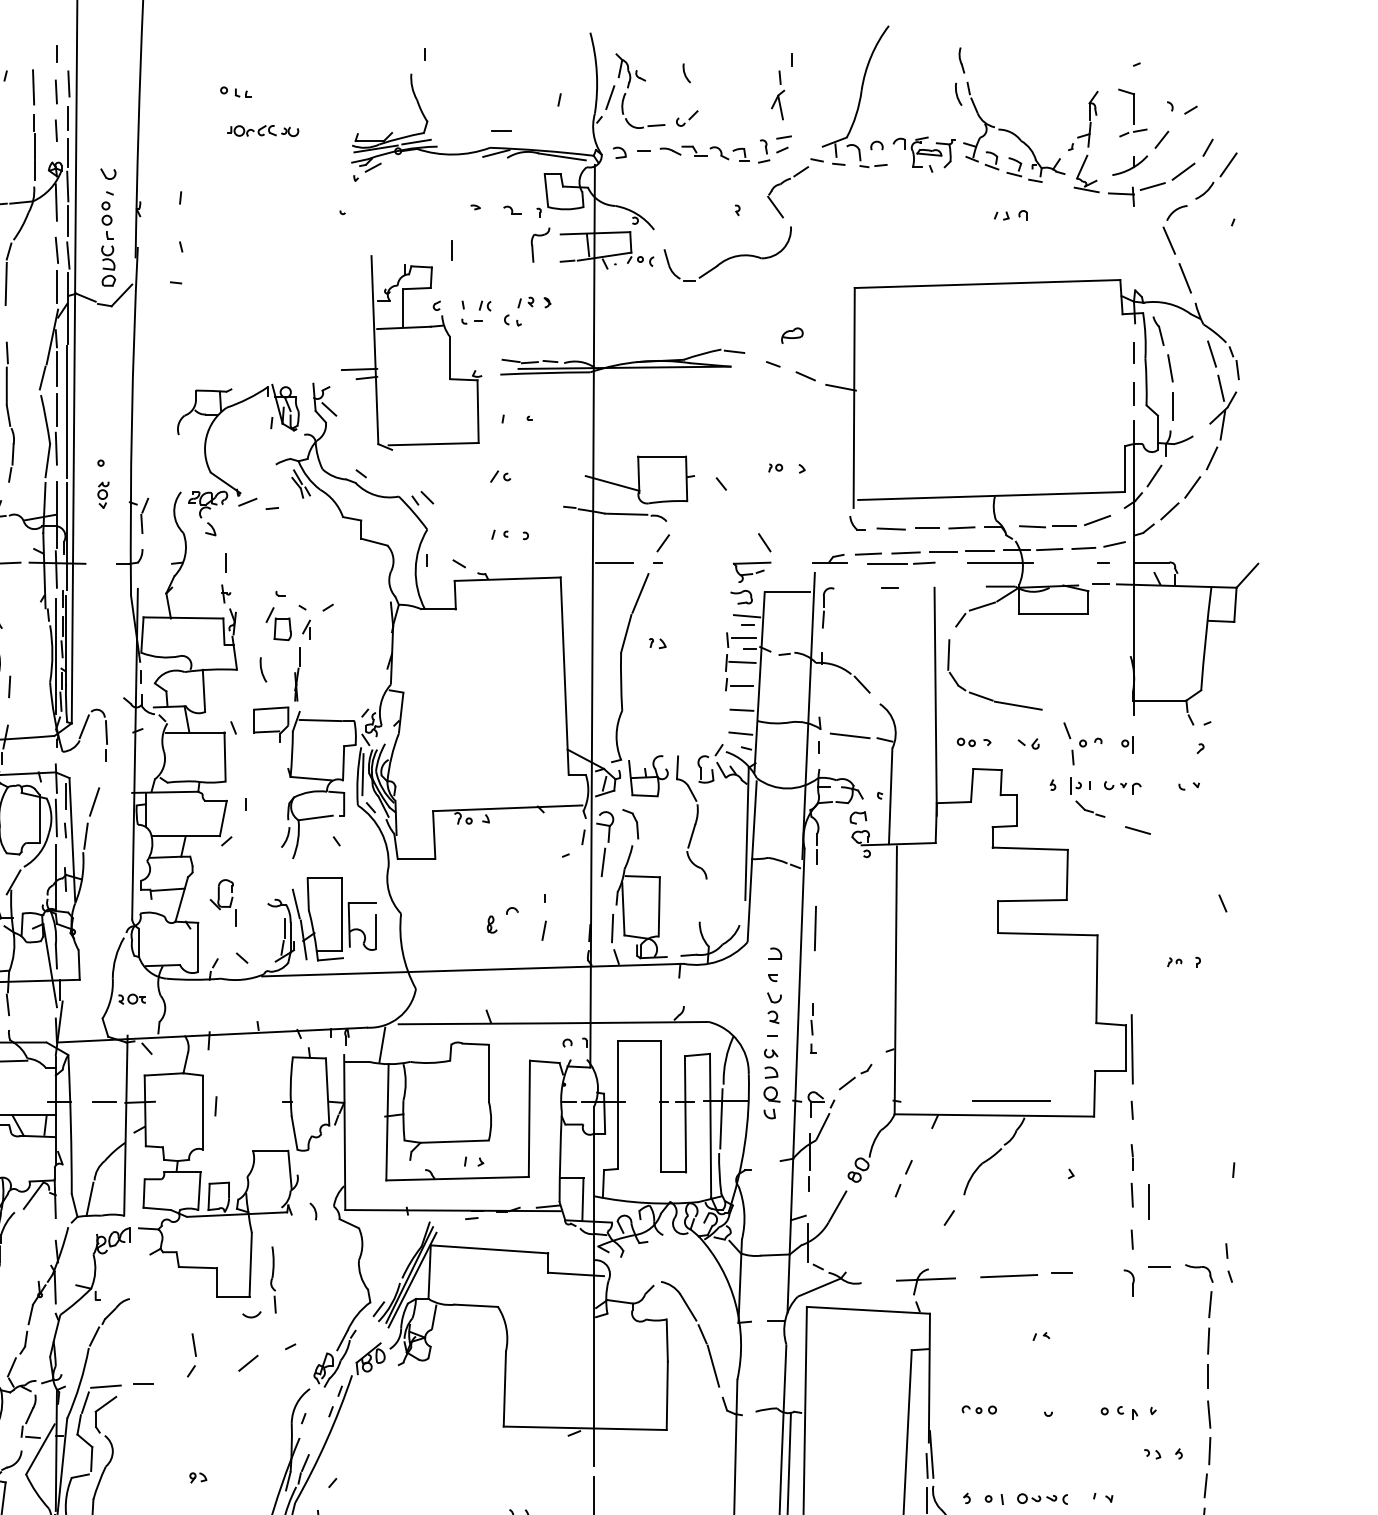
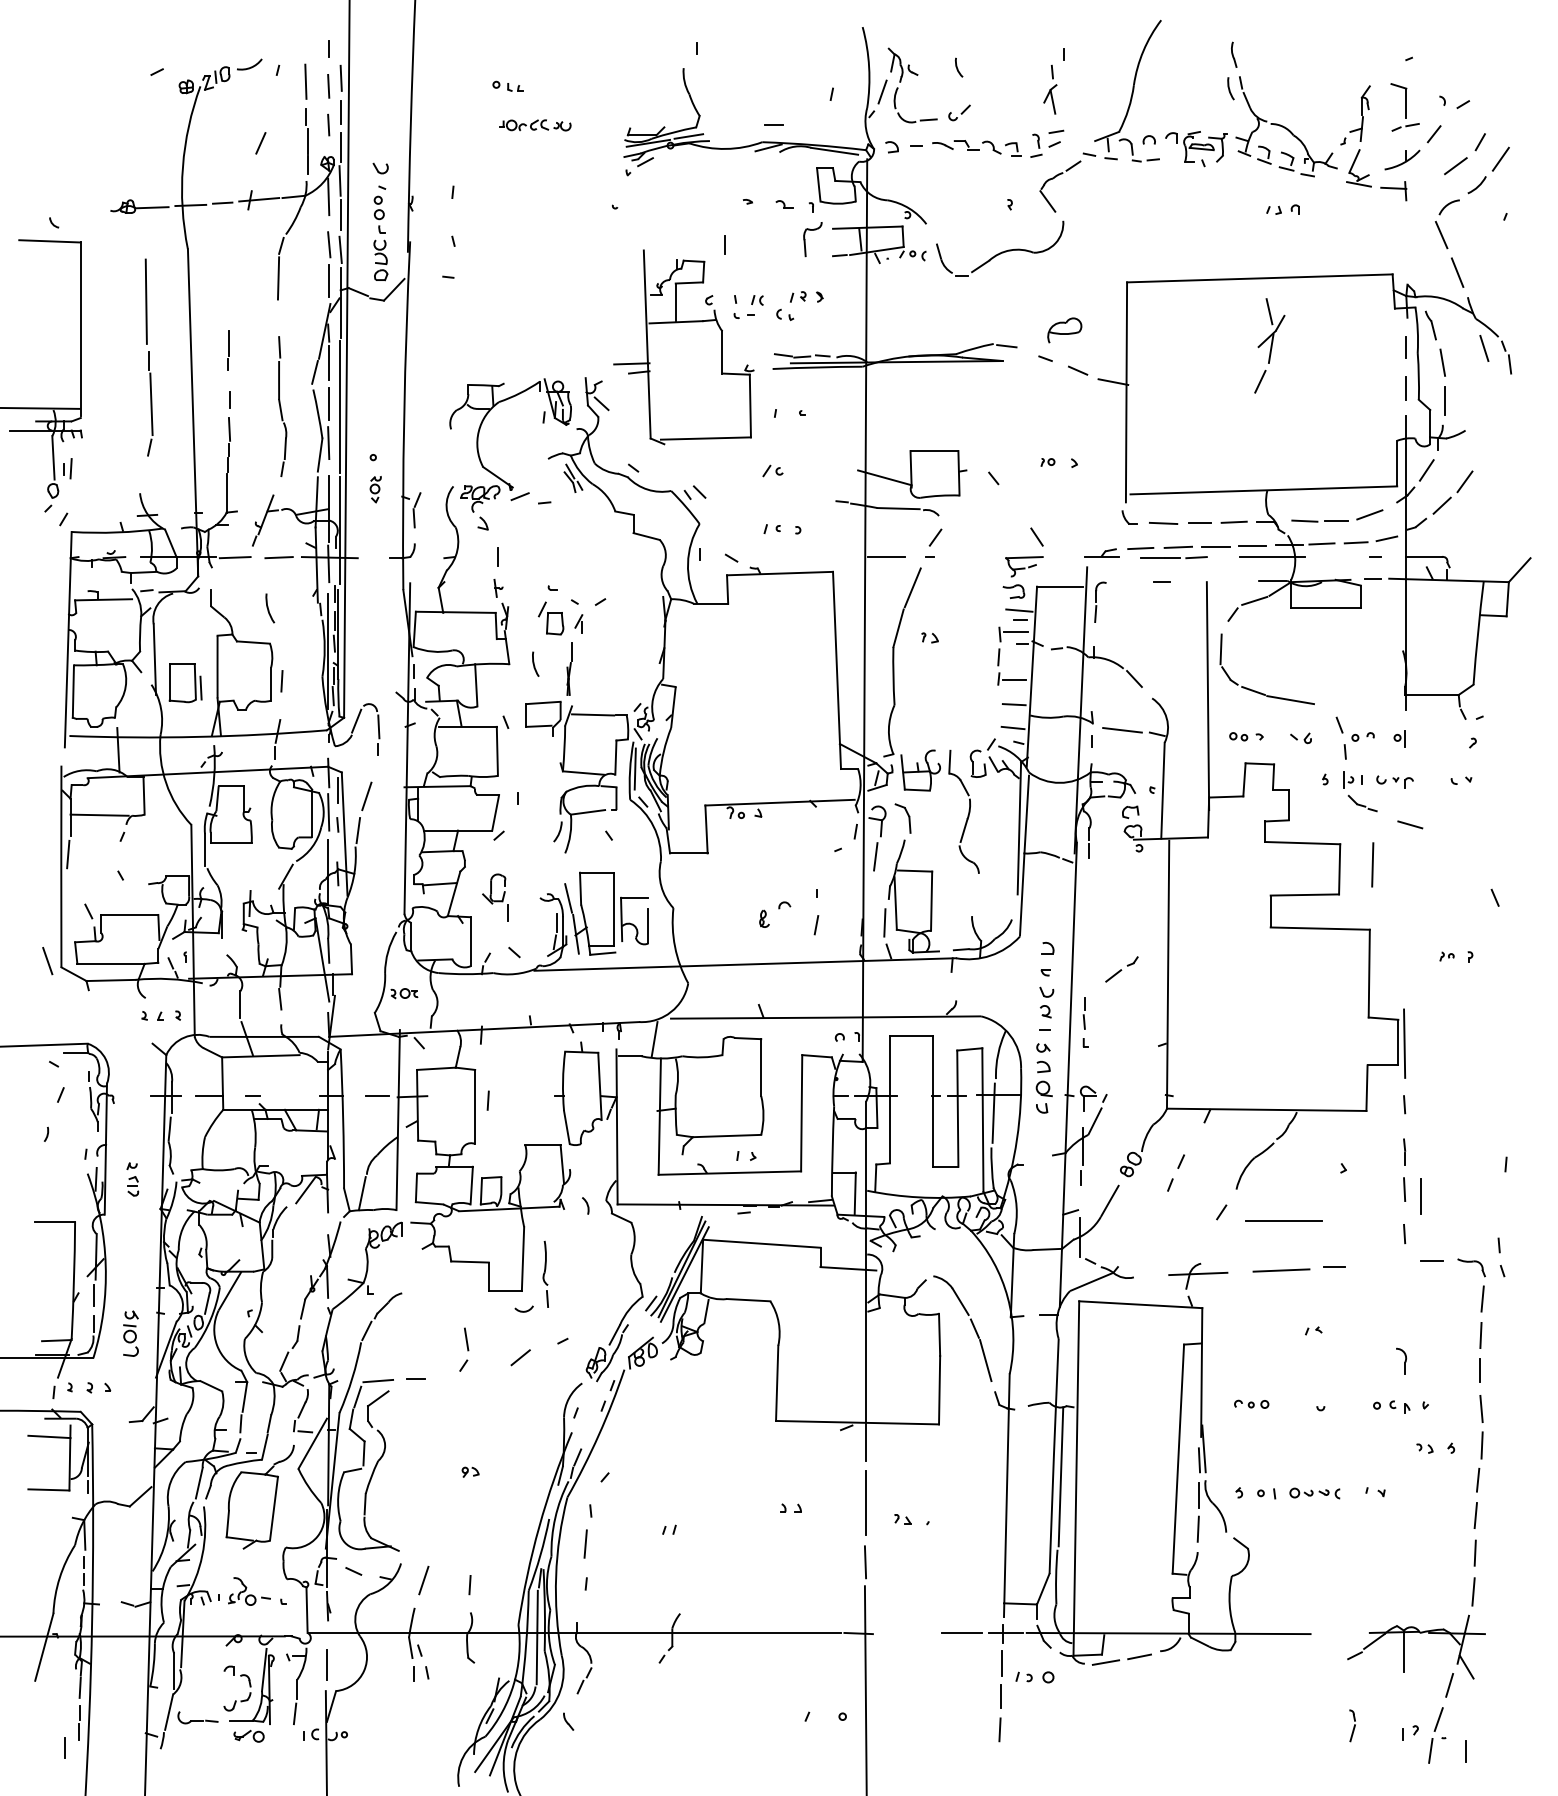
line: (1153, 186) -> (1425, 180), removed
part: (792, 335) -> (1064, 329), size x1.6
part: (1221, 422) -> (1269, 345), moved
line: (742, 662) -> (1014, 656), removed
line: (815, 928) -> (1372, 864), moved
part: (855, 1077) -> (1121, 969), moved
line: (1011, 1100) -> (1283, 1220), moved
part: (1129, 1282) -> (1401, 1360), moved

